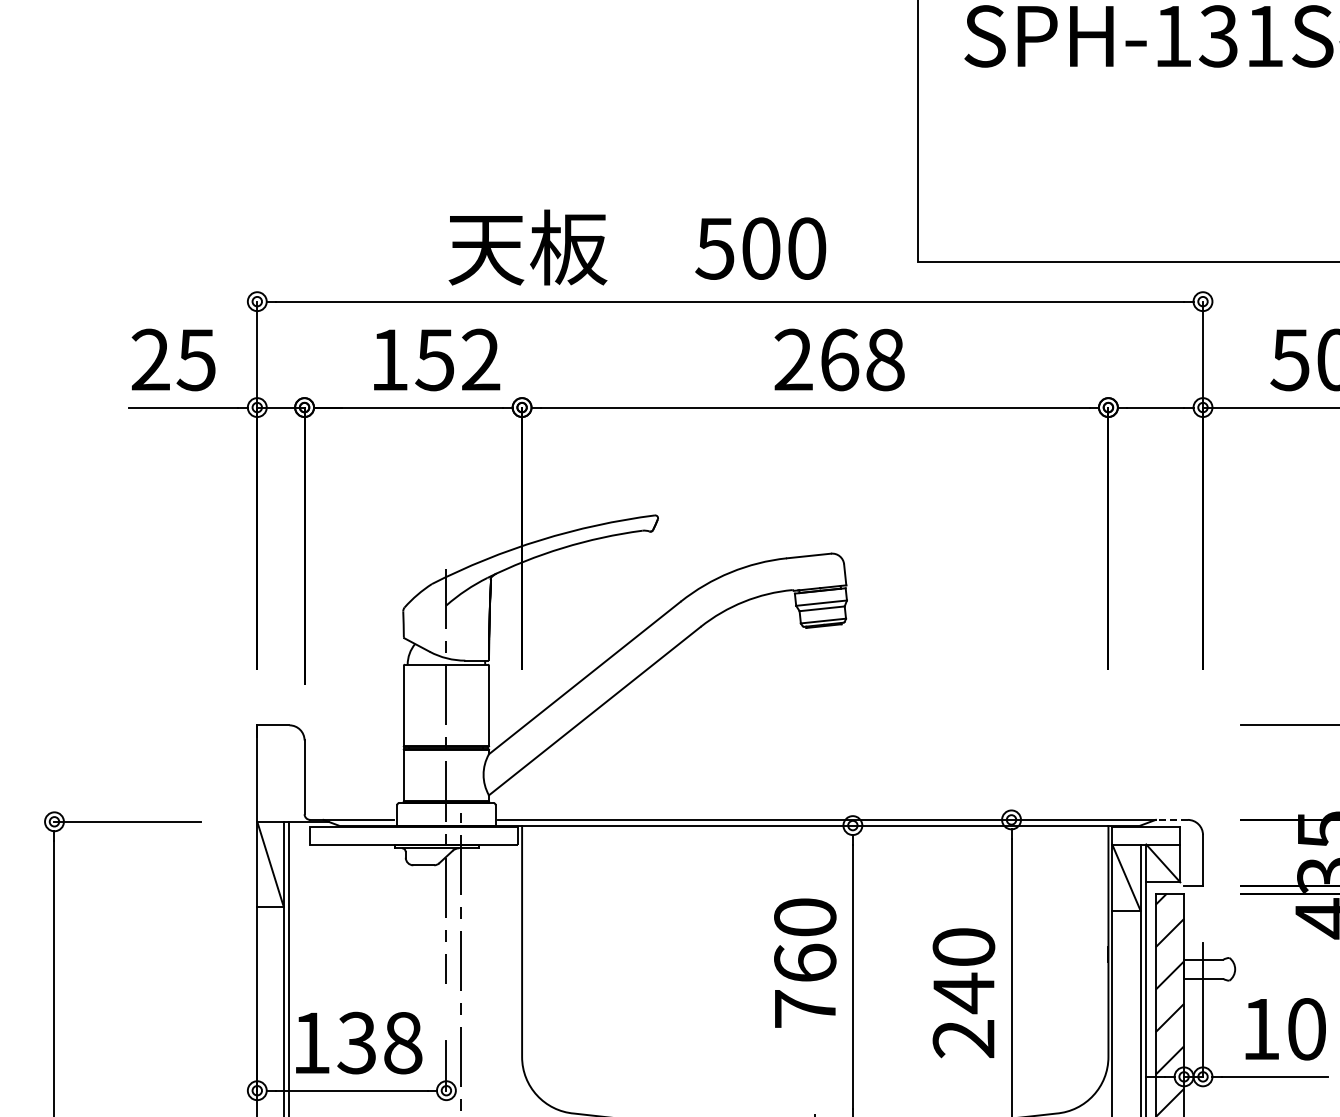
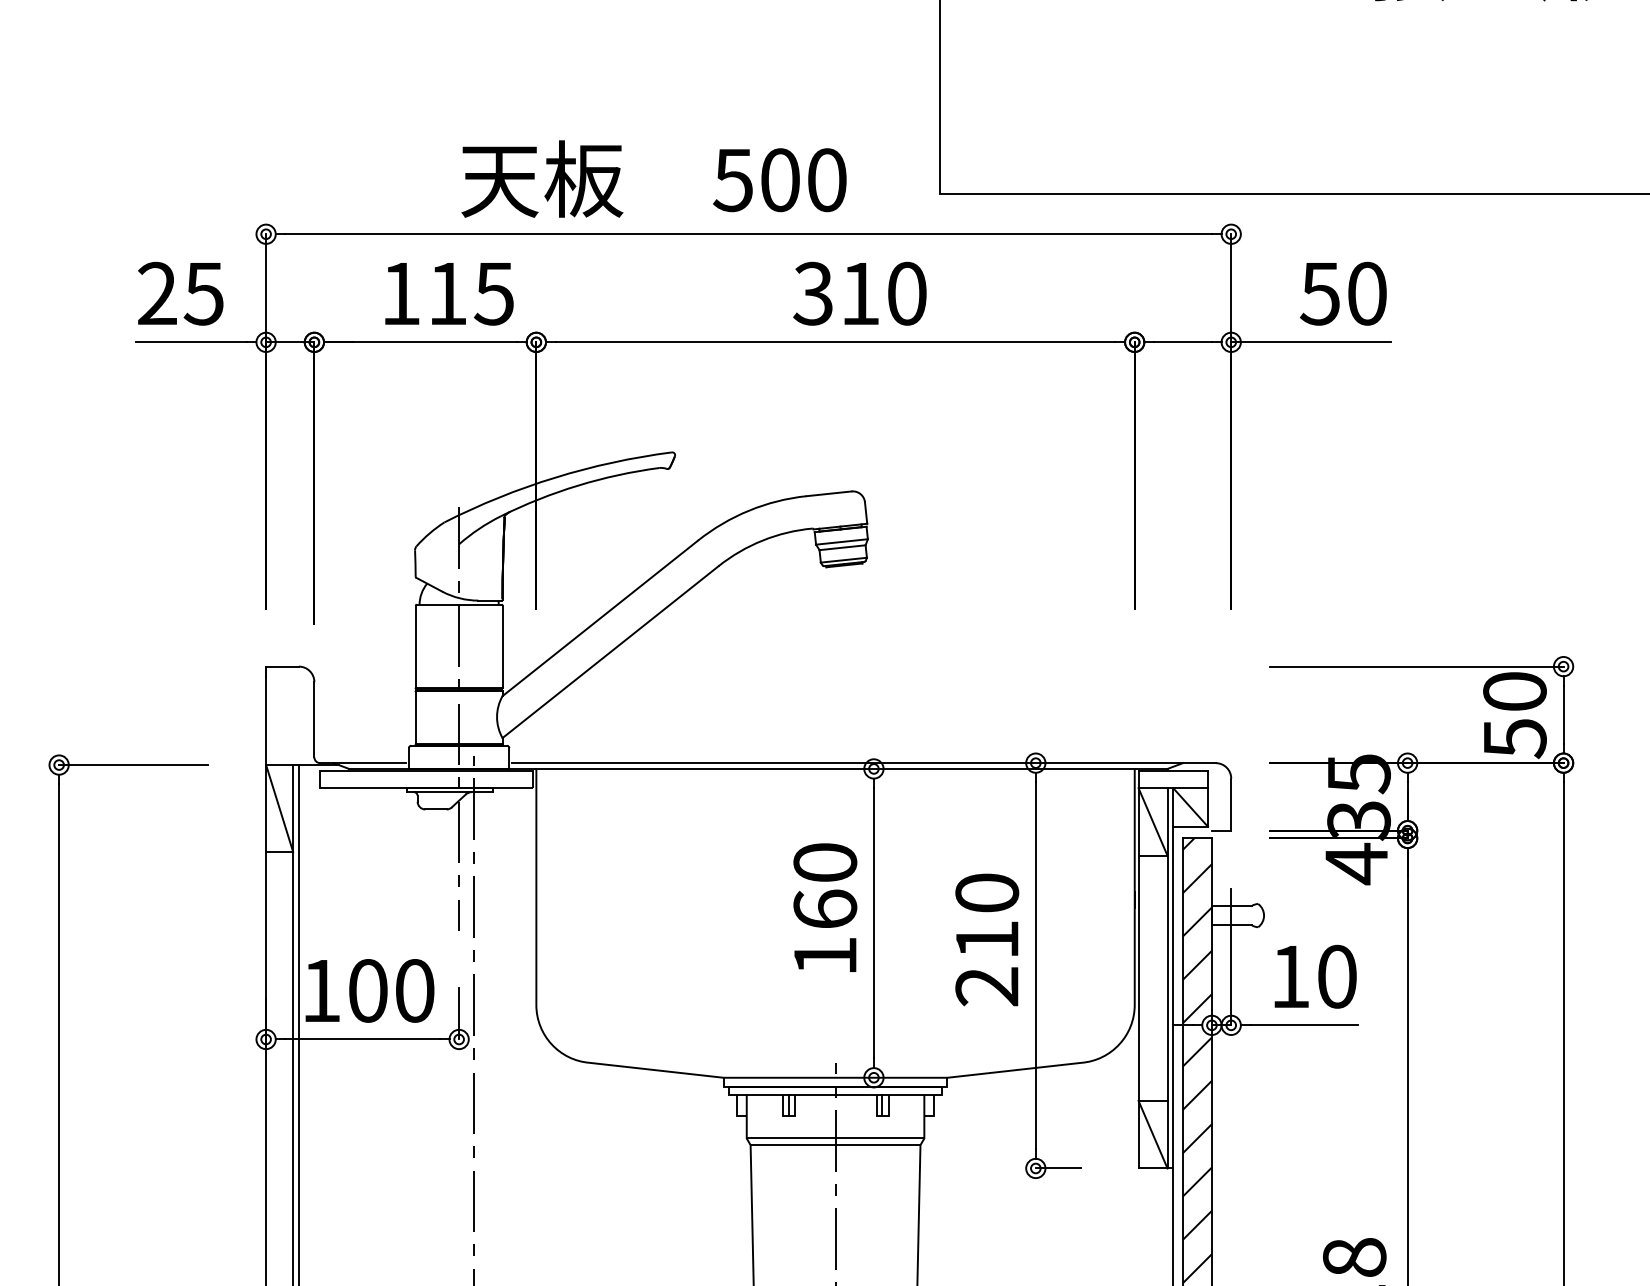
text: (457, 359) -> (470, 293), 152 -> 115
text: (838, 359) -> (859, 293), 268 -> 310
line: (1170, 820) -> (1198, 763), dashed -> solid
text: (964, 993) -> (987, 940), 240 -> 210
text: (805, 1008) -> (825, 955), 760 -> 160
text: (379, 1042) -> (390, 990), 138 -> 100

